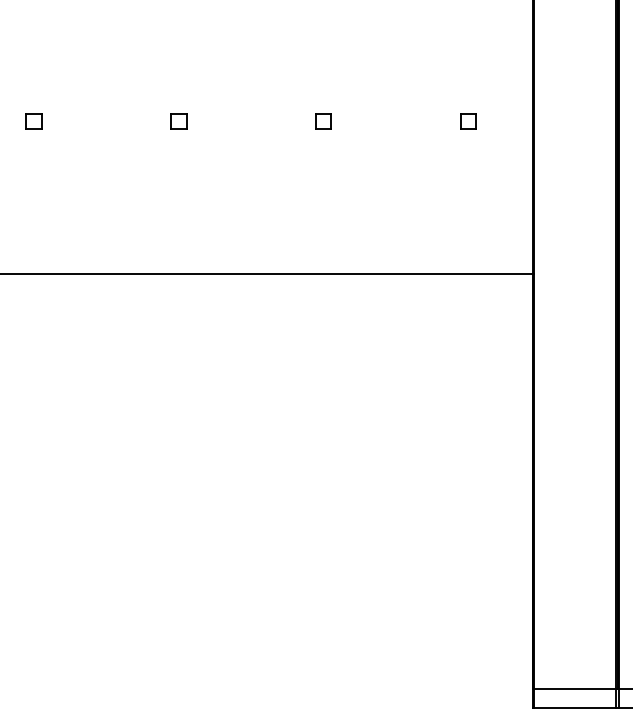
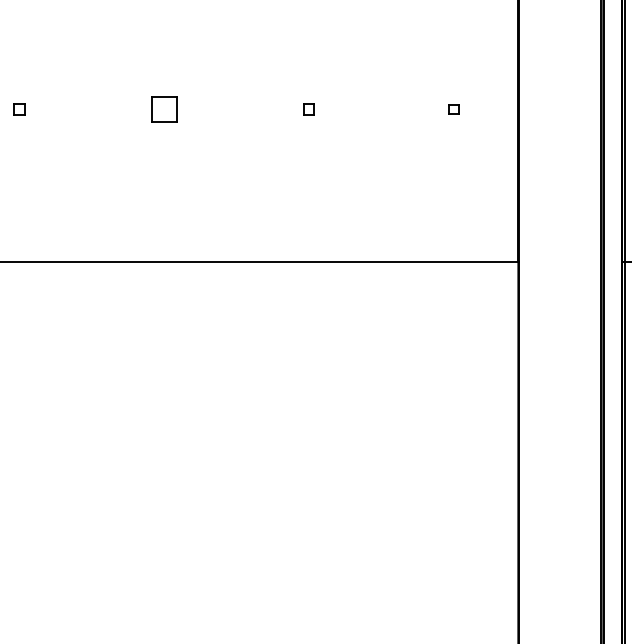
part: (33, 121) -> (18, 109), size x0.7
part: (178, 121) -> (163, 109), size x1.6
part: (323, 121) -> (308, 109), size x0.7
part: (468, 121) -> (453, 109), size x0.6

